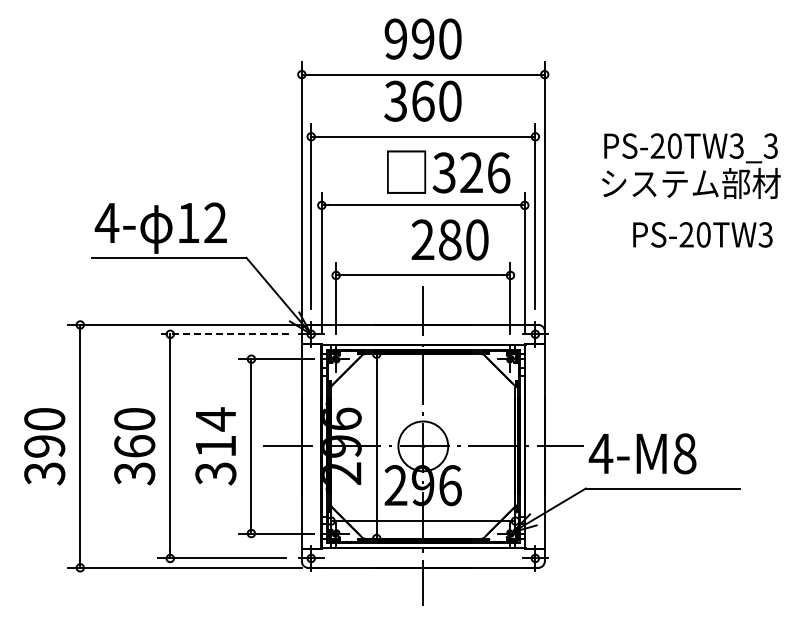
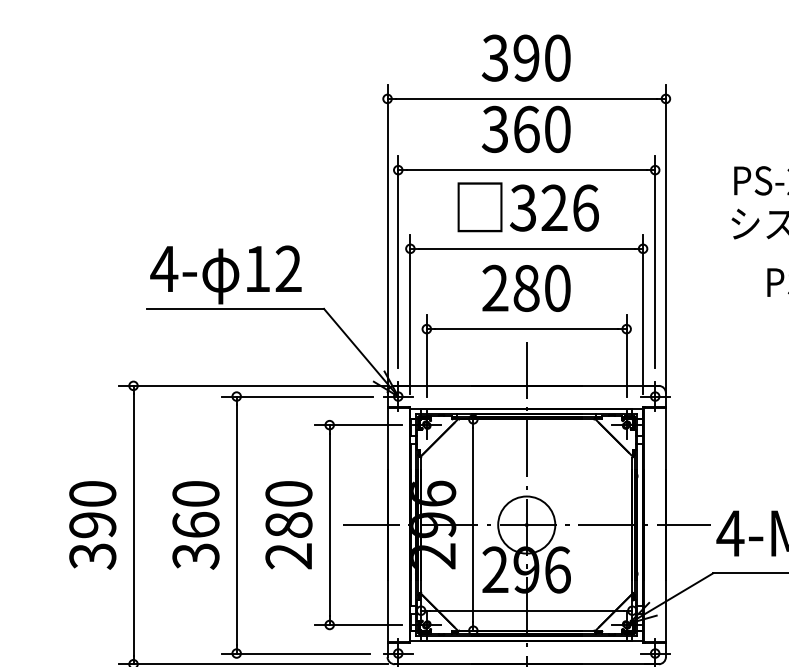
text: (395, 38) -> (494, 57), 990 -> 390
text: (448, 171) -> (528, 206), moved
text: (449, 239) -> (525, 287), moved
line: (223, 334) -> (297, 396), dashed -> solid
text: (215, 446) -> (288, 525), 314 -> 280

